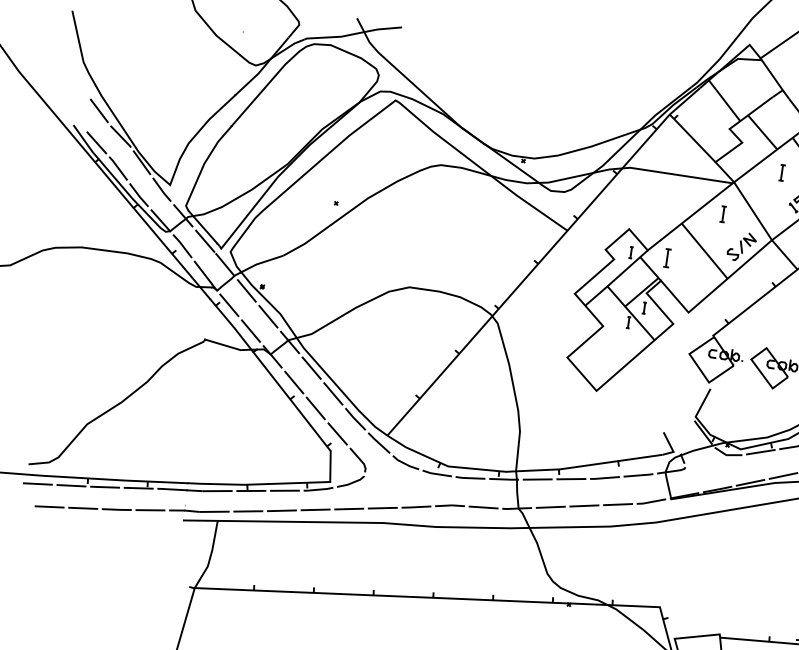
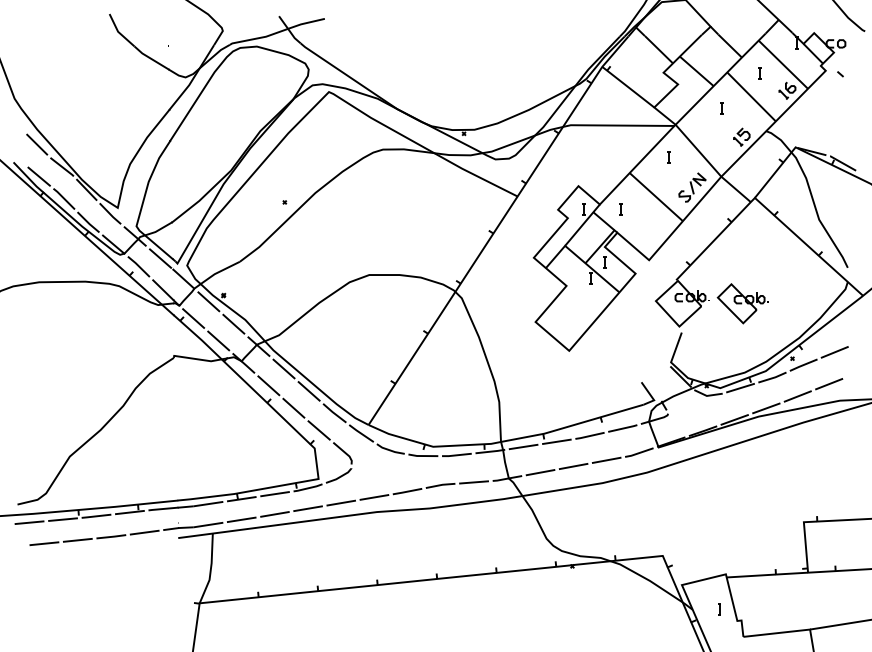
part: (781, 172) -> (721, 108), size x0.71
part: (722, 213) -> (668, 157), size x0.71
part: (667, 258) -> (620, 209), size x0.62

